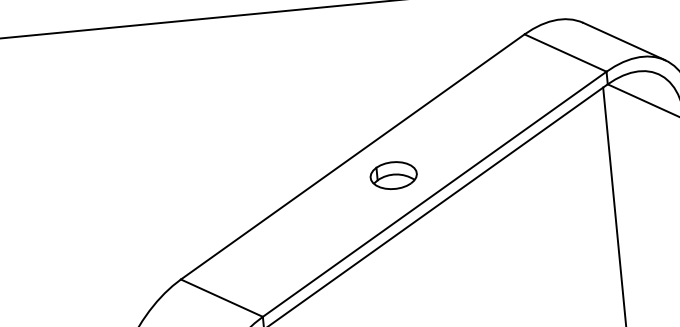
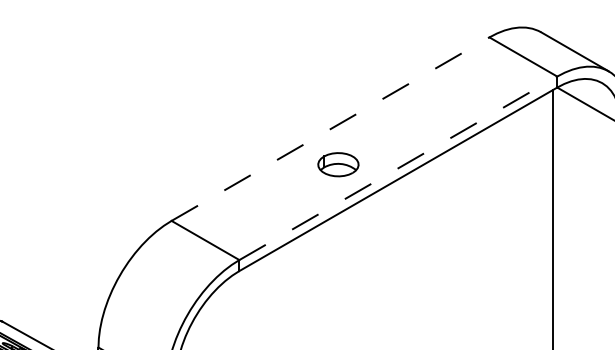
line: (352, 157) -> (330, 129), solid -> dashed
part: (393, 175) -> (338, 164), moved
line: (434, 194) -> (398, 168), solid -> dashed

